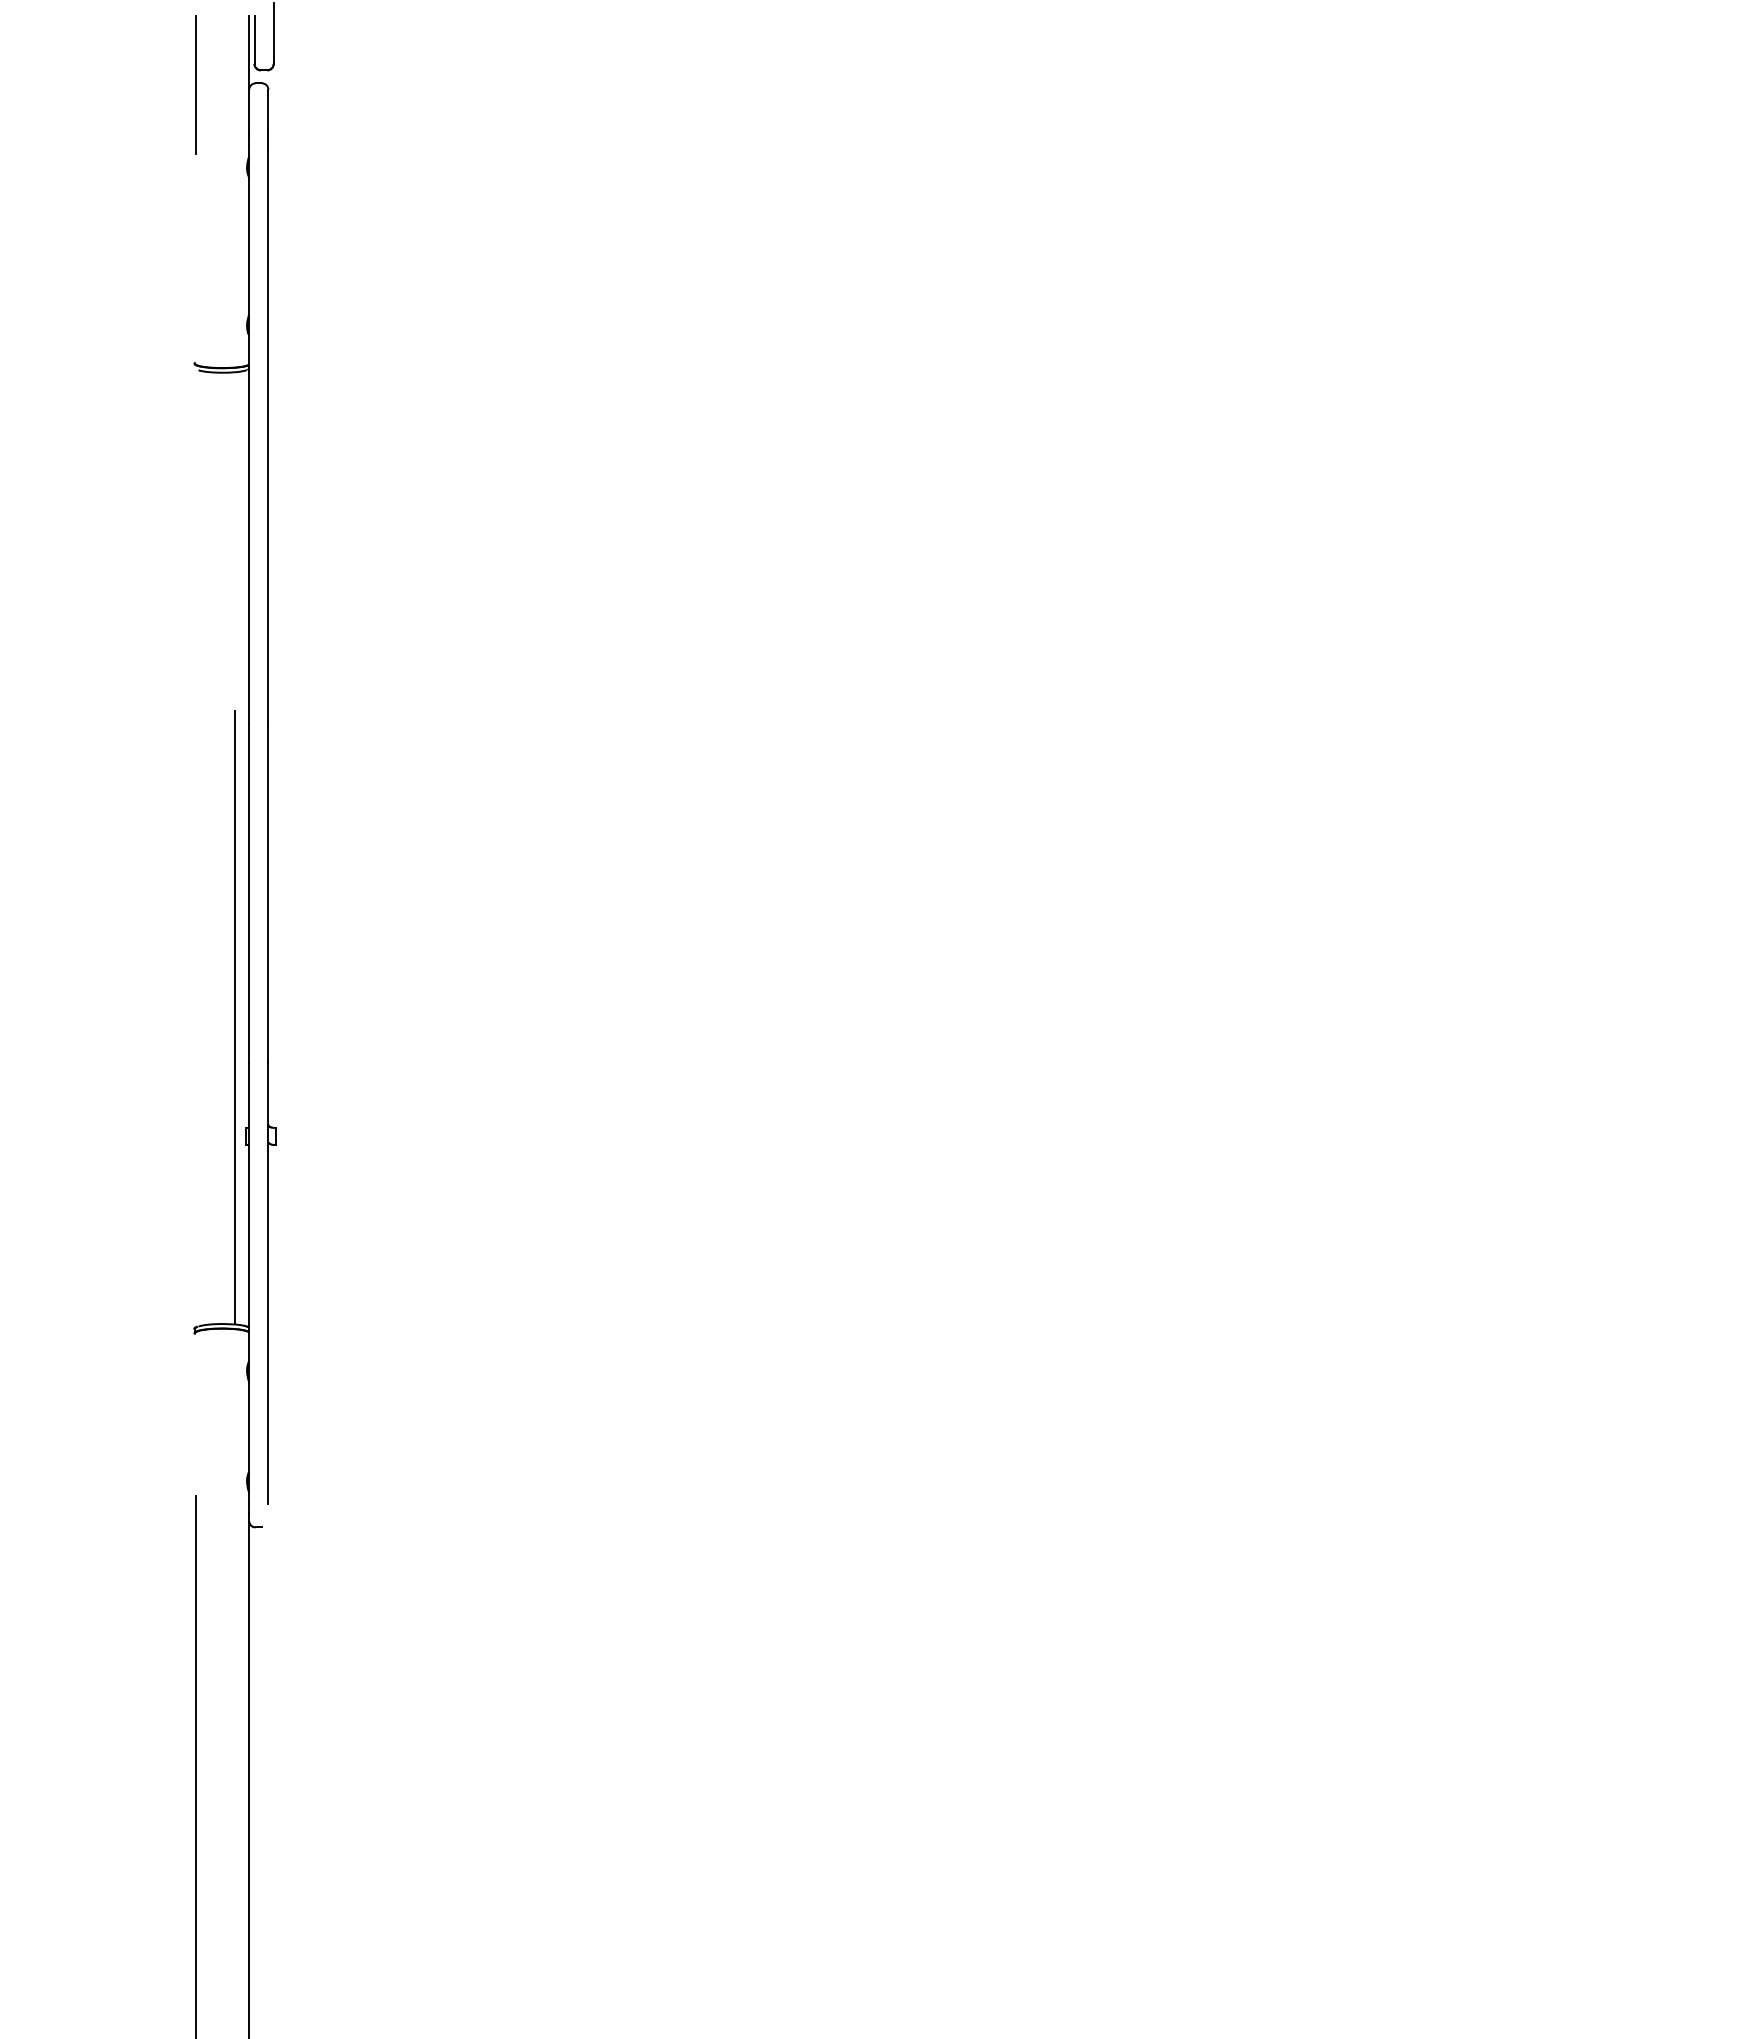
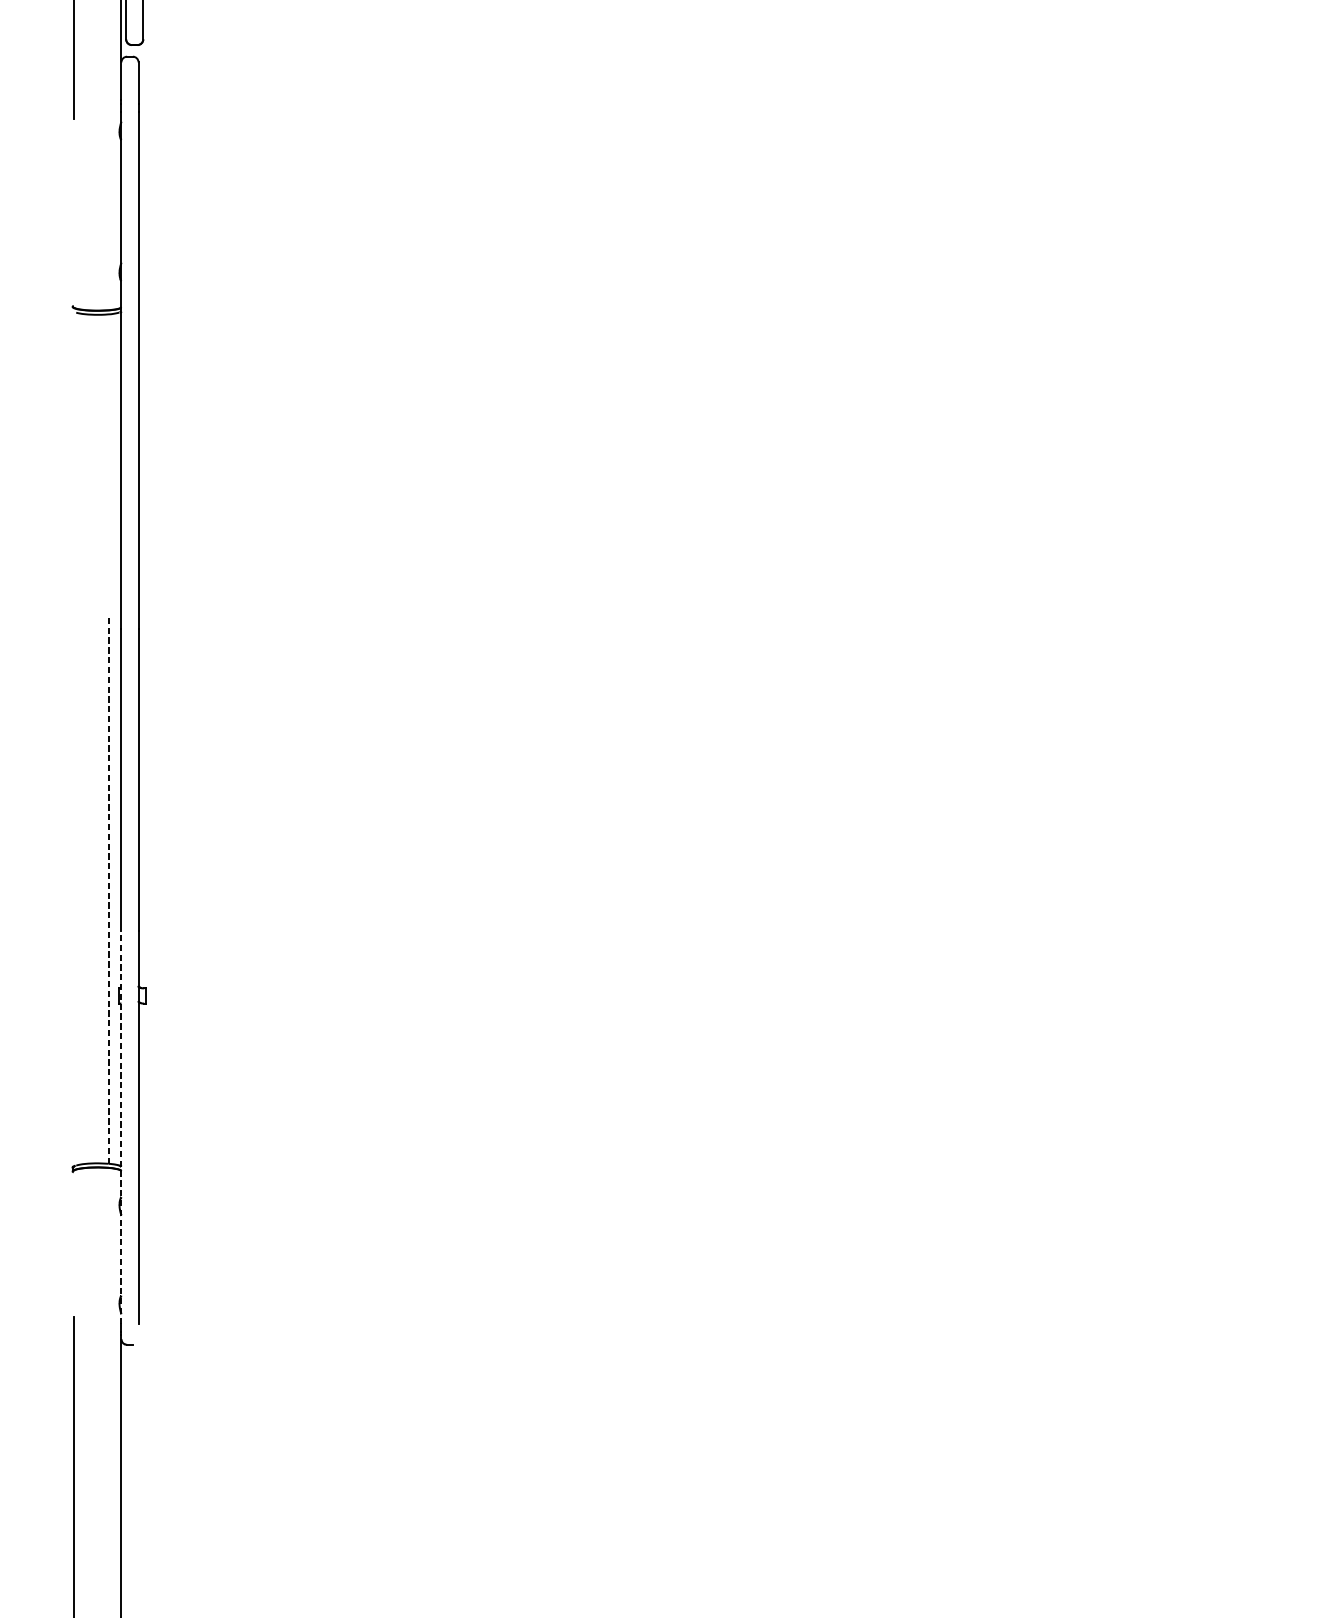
line: (234, 1017) -> (108, 889), solid -> dashed
line: (249, 1283) -> (121, 1127), solid -> dashed

